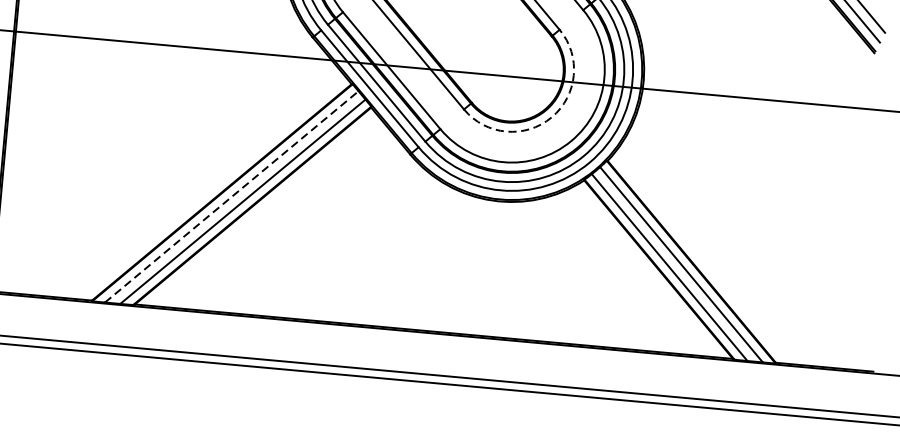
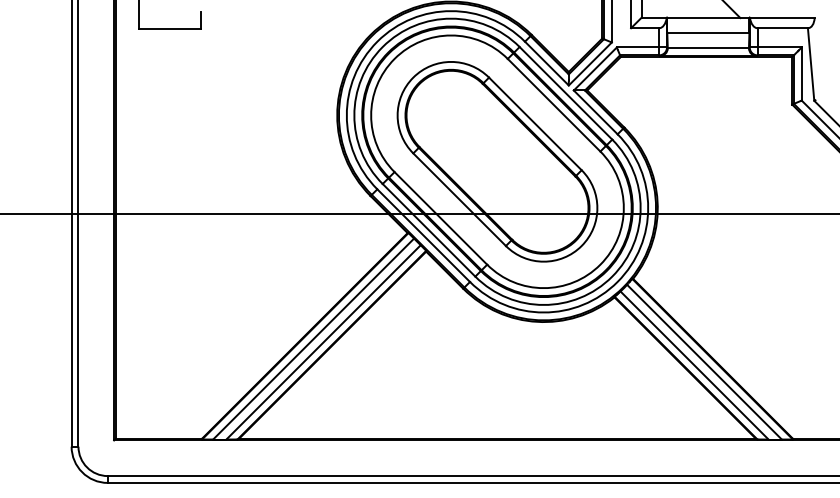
arc: (551, 118) -> (581, 246), dashed -> solid
line: (231, 196) -> (313, 338), dashed -> solid

